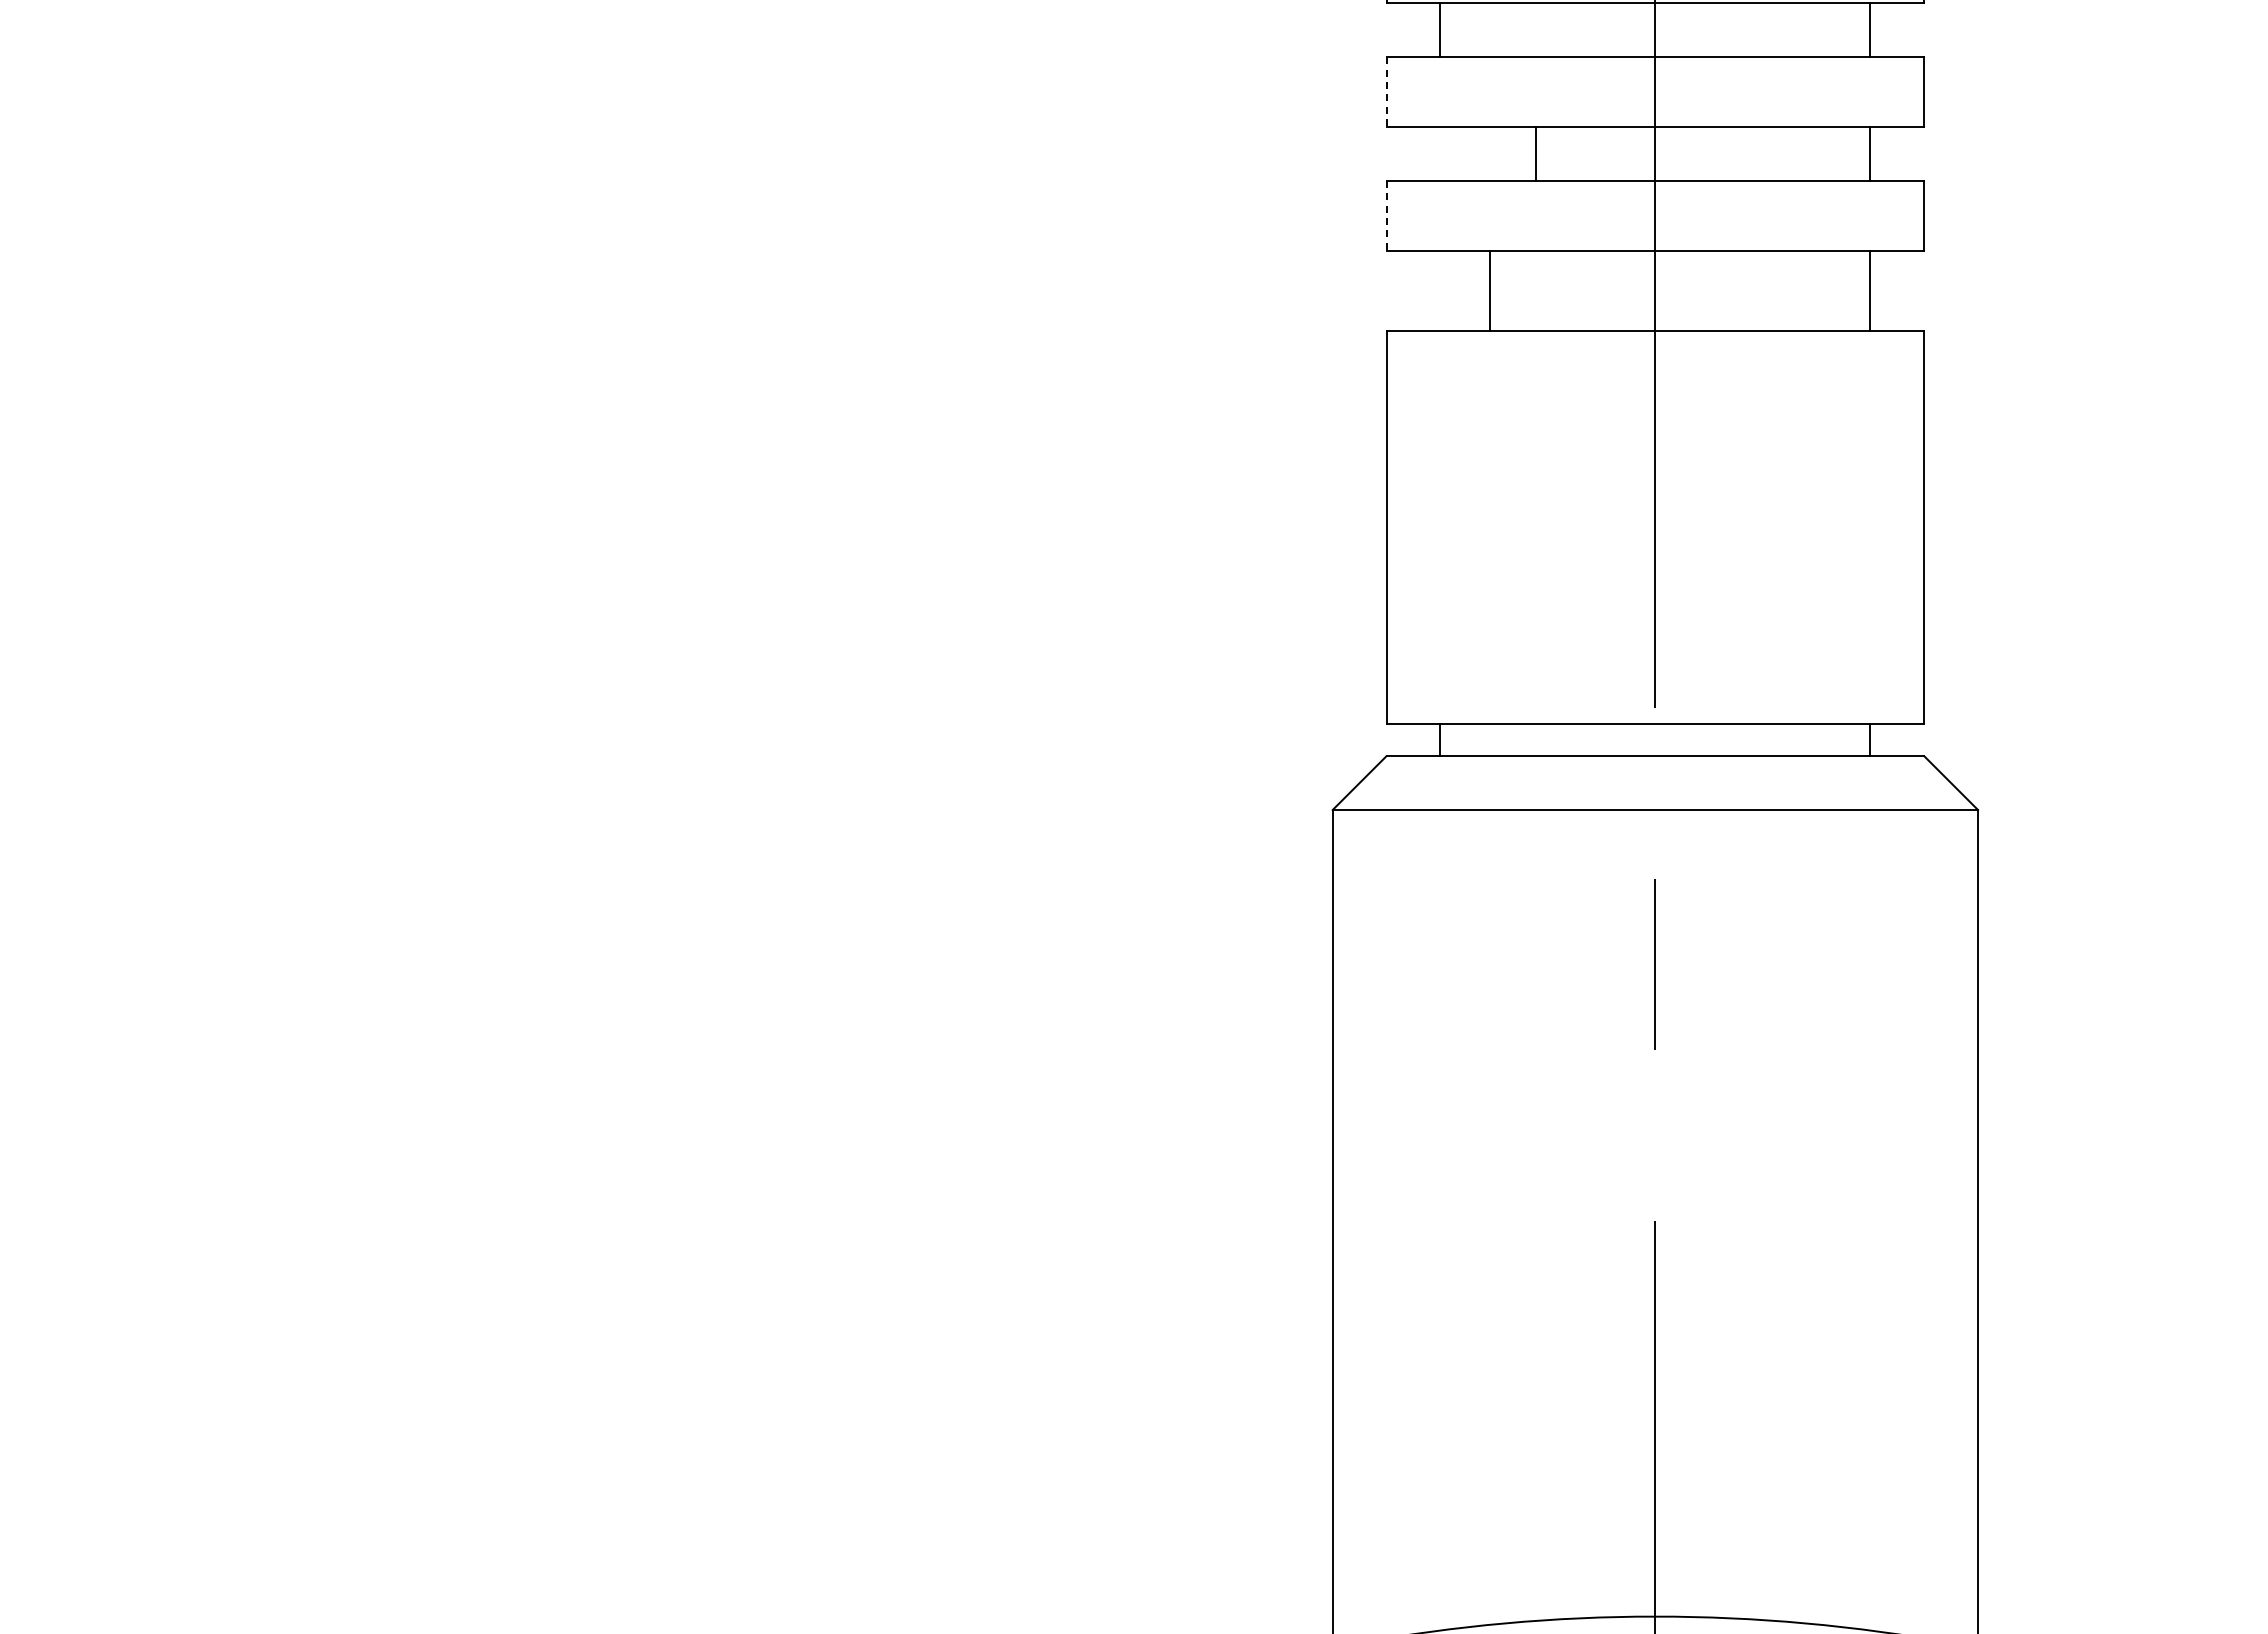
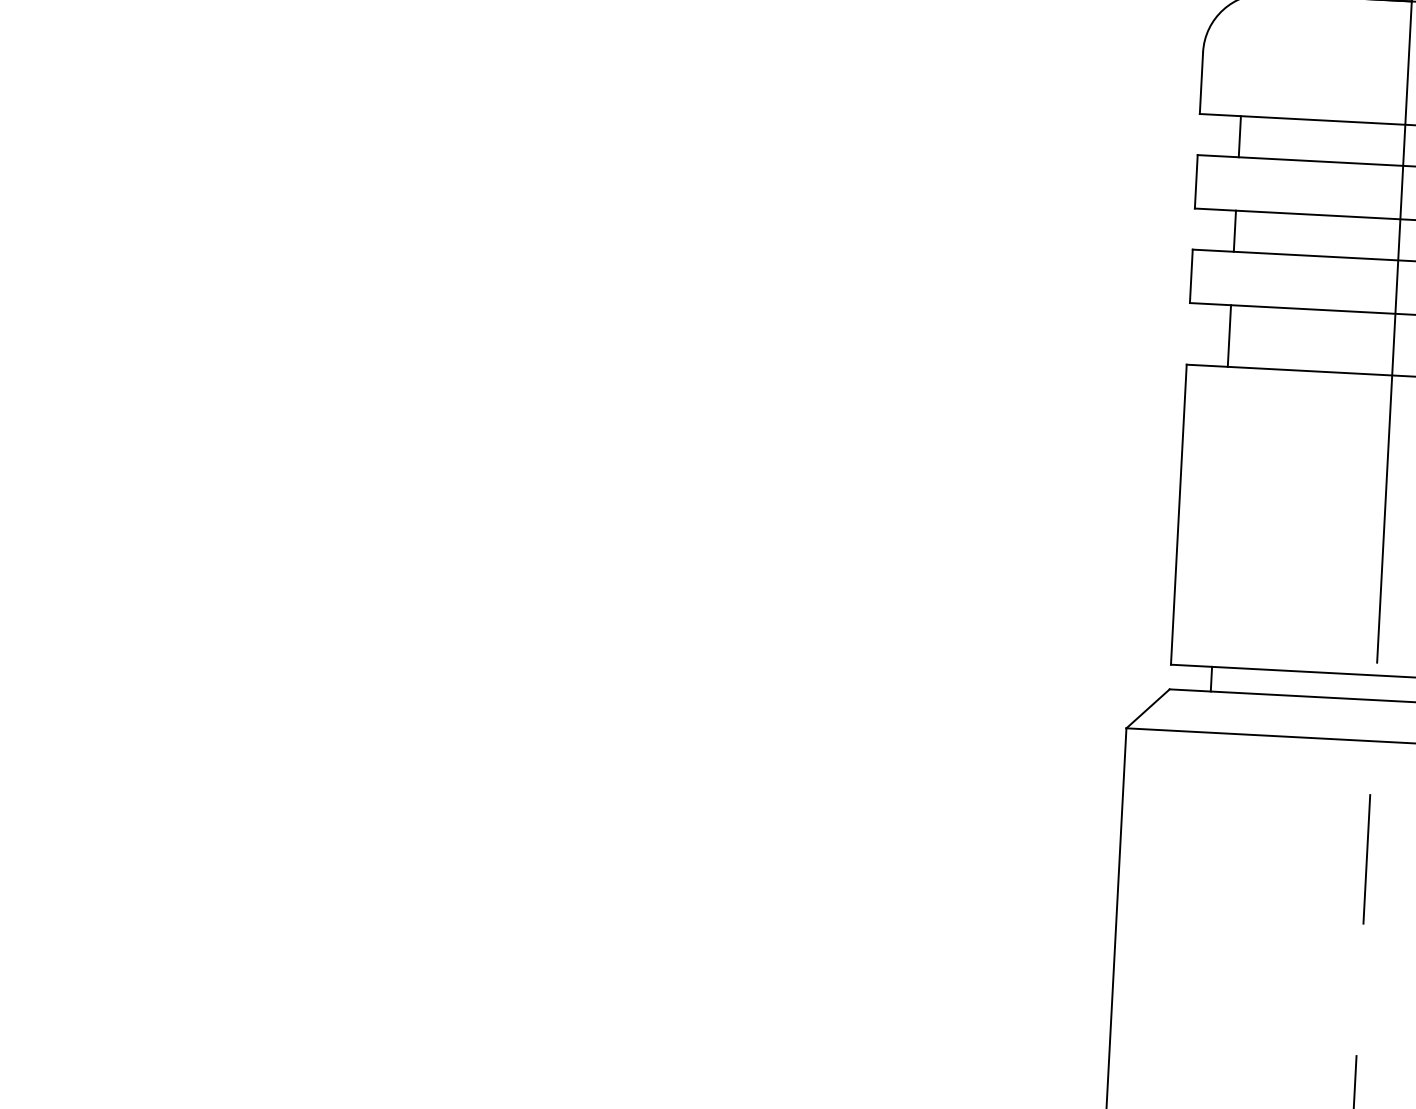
line: (1386, 92) -> (1196, 182), dashed -> solid
line: (1536, 153) -> (1235, 230), moved
line: (1386, 215) -> (1191, 276), dashed -> solid
line: (1490, 290) -> (1229, 335), moved

